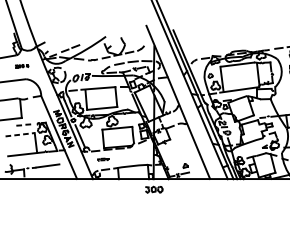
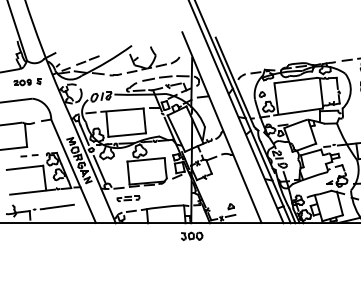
part: (22, 66) -> (27, 82), size x1.67
line: (20, 134) -> (25, 167), dashed -> solid
part: (103, 159) -> (128, 198), size x1.67

